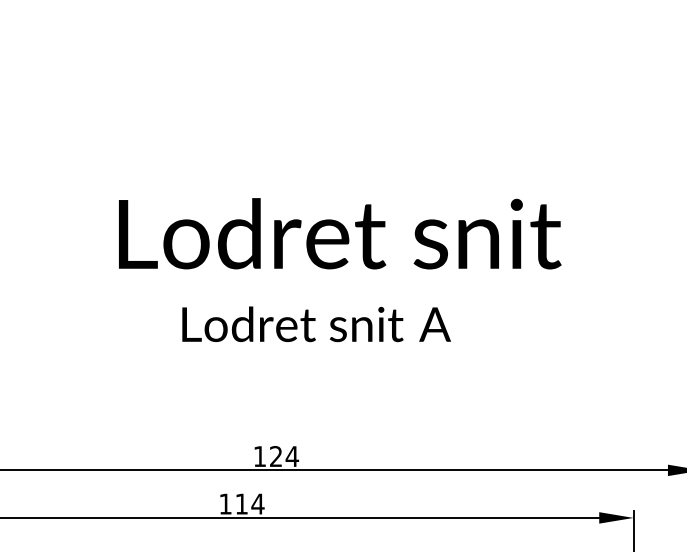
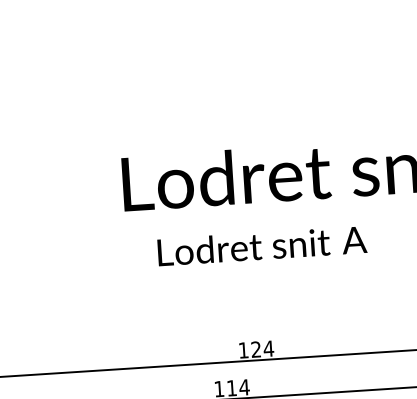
text: (316, 324) -> (262, 246), moved

